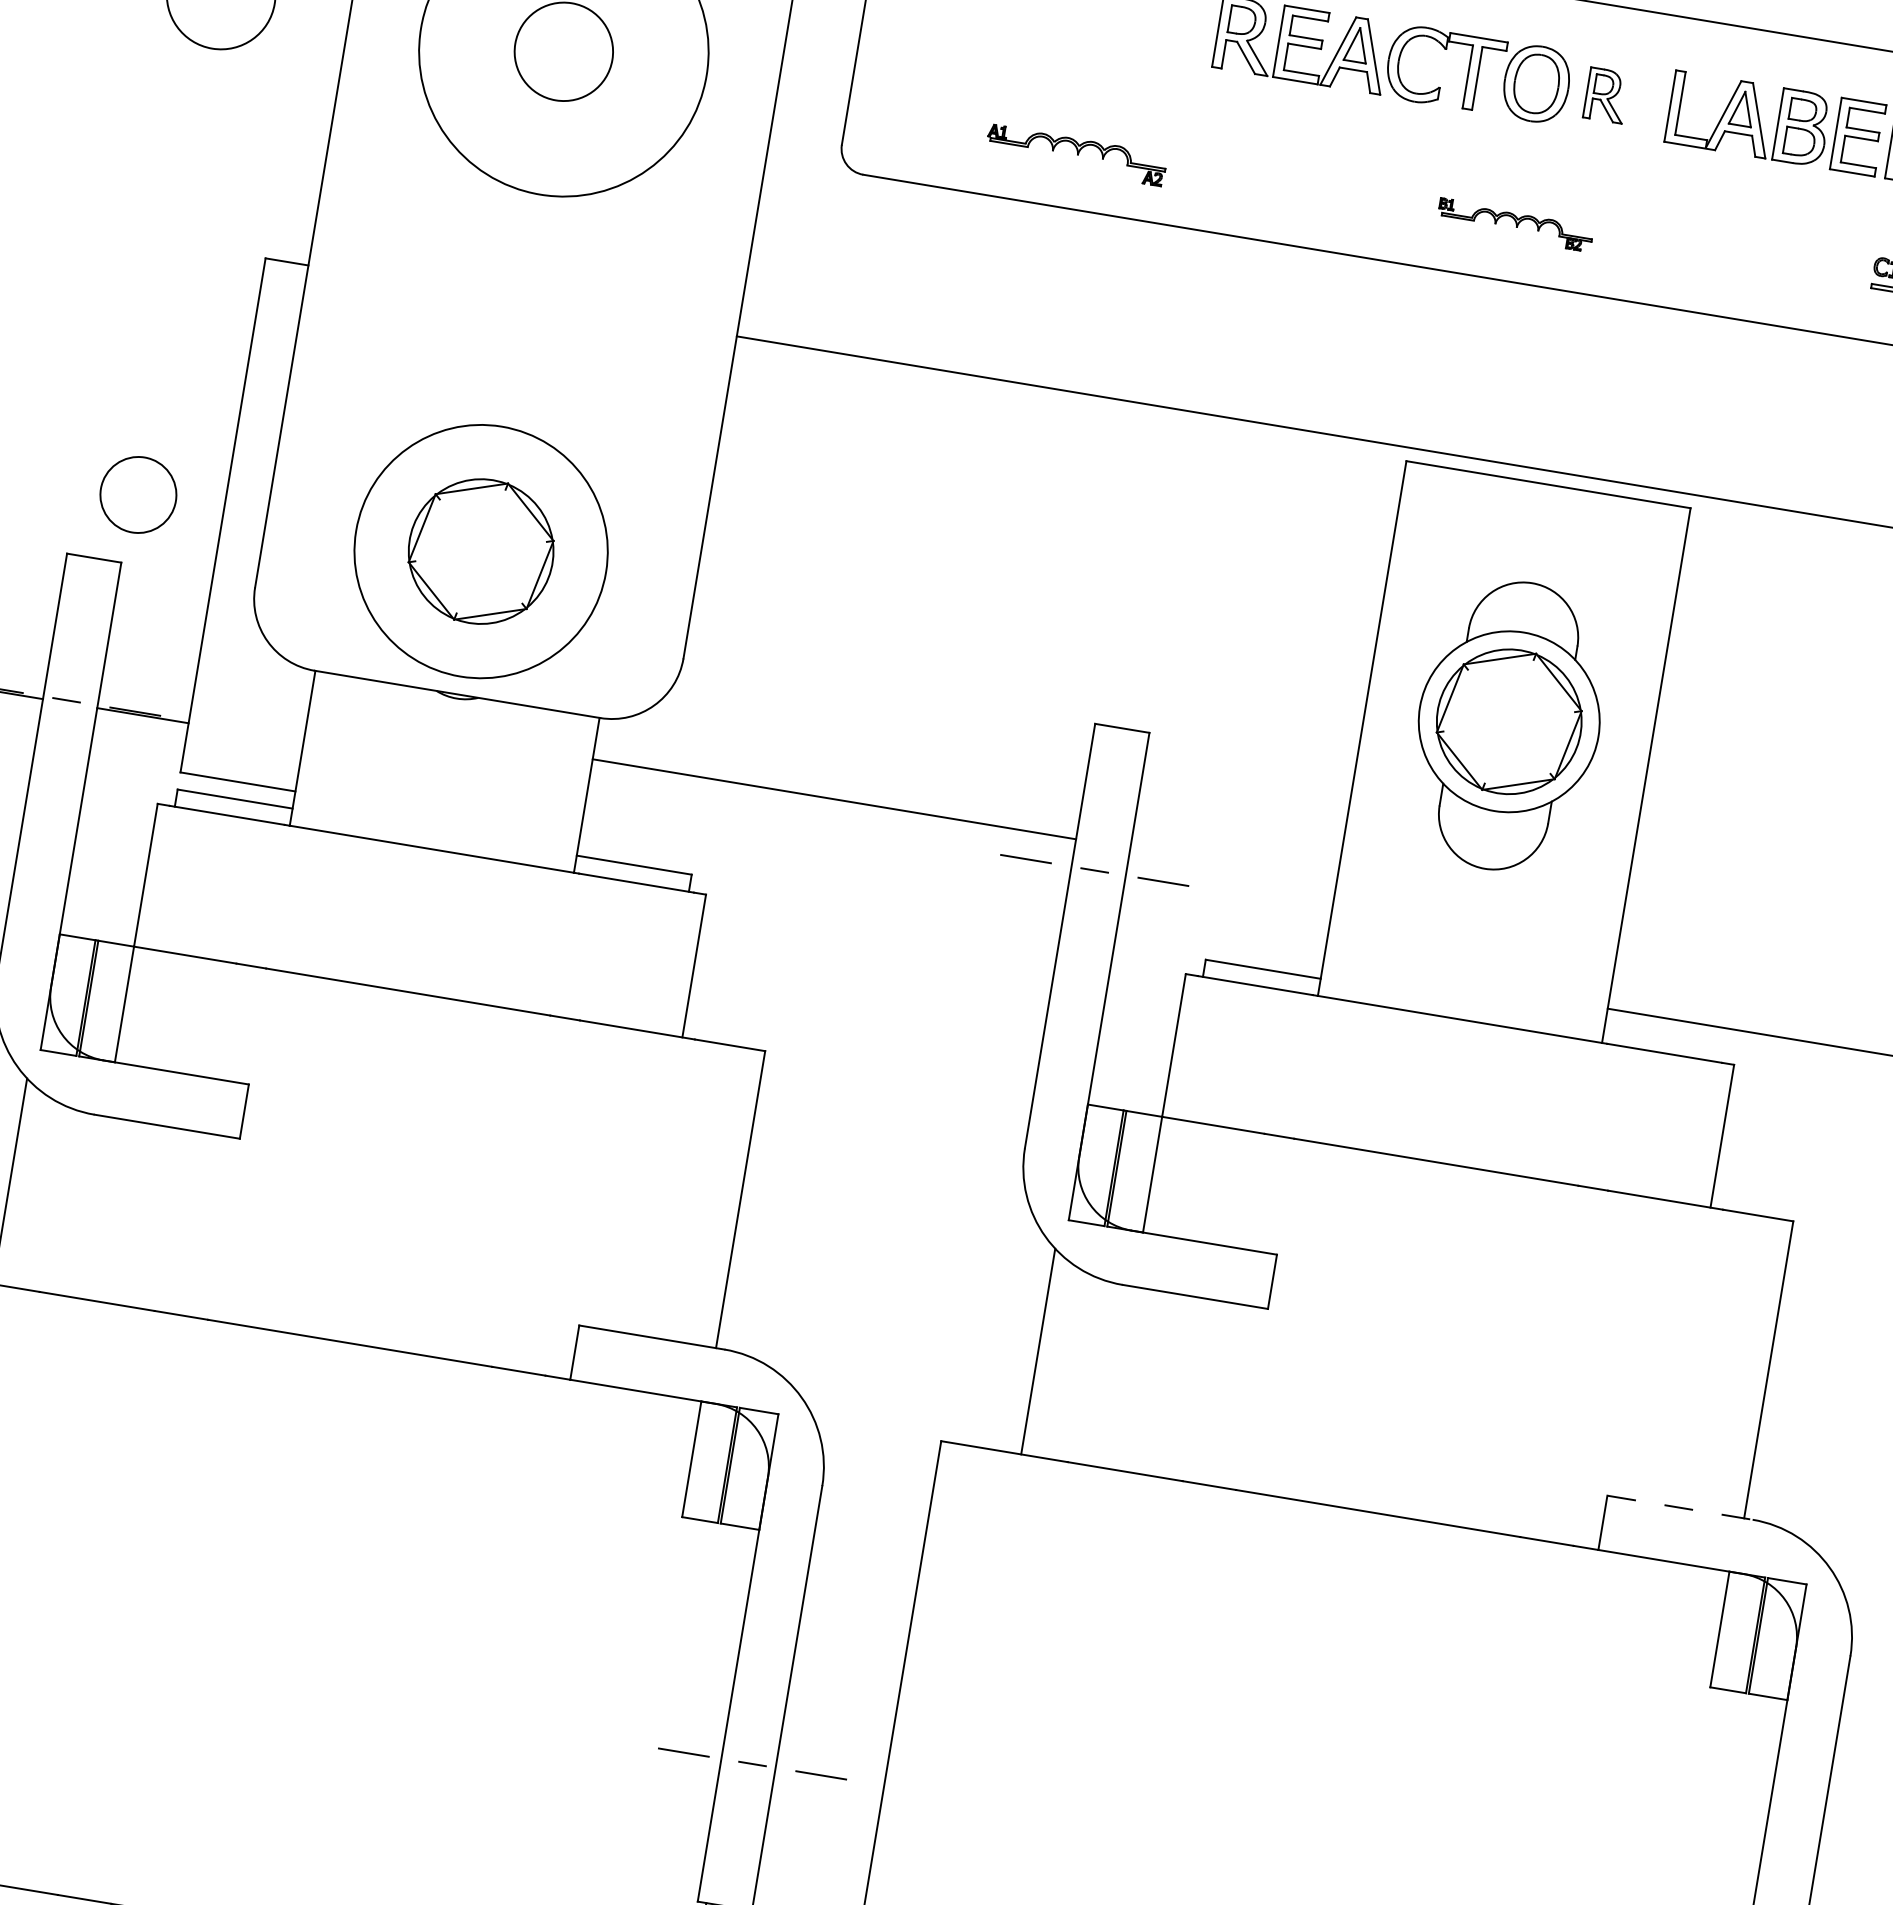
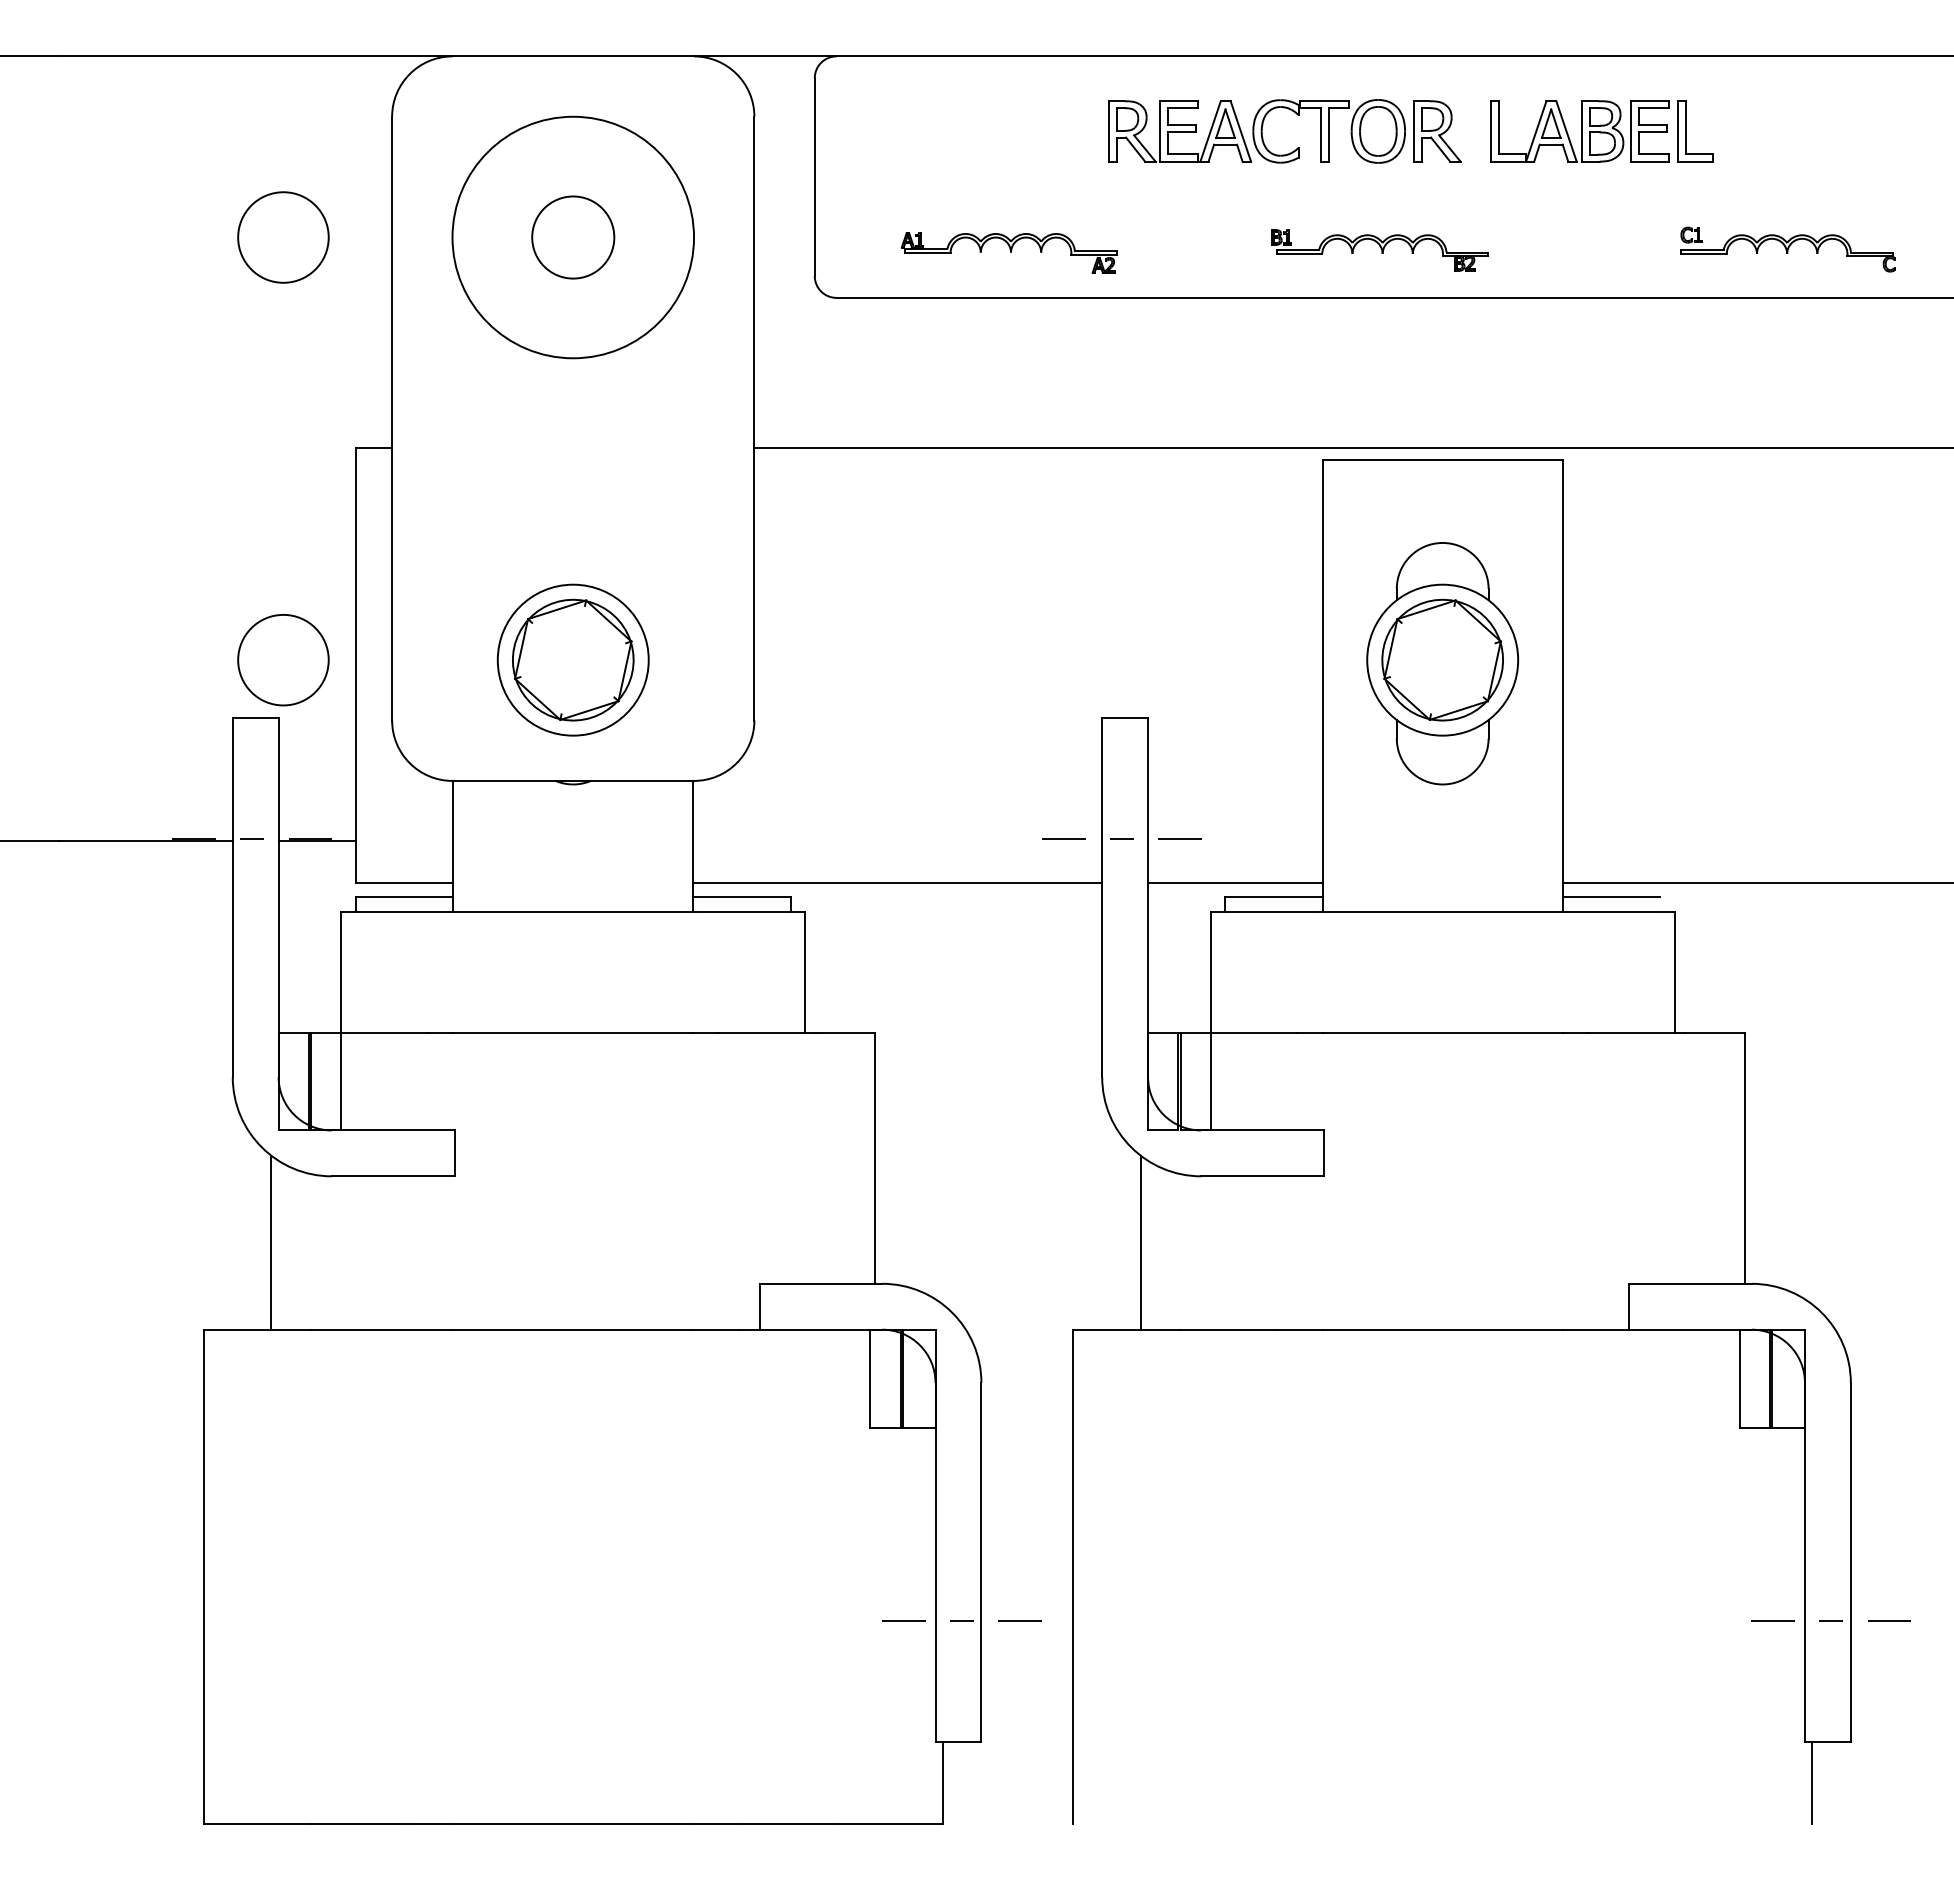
part: (1606, 95) -> (1437, 131), size x1.43
part: (1075, 154) -> (1008, 252), size x1.43
part: (1514, 224) -> (1379, 250), size x1.67
circle: (138, 495) -> (283, 660), size x1.43
circle: (480, 550) -> (572, 659), size x0.71
line: (834, 798) -> (897, 882), moved
line: (1220, 944) -> (1235, 882), added
line: (1662, 1035) -> (1611, 897), added
line: (1680, 1507) -> (1690, 1283), dashed -> solid

